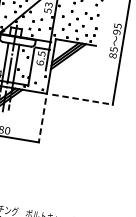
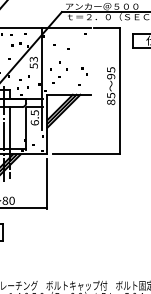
part: (93, 23) -> (84, 71), size x0.62
line: (83, 99) -> (87, 154), dashed -> solid
line: (42, 120) -> (47, 183), dashed -> solid

